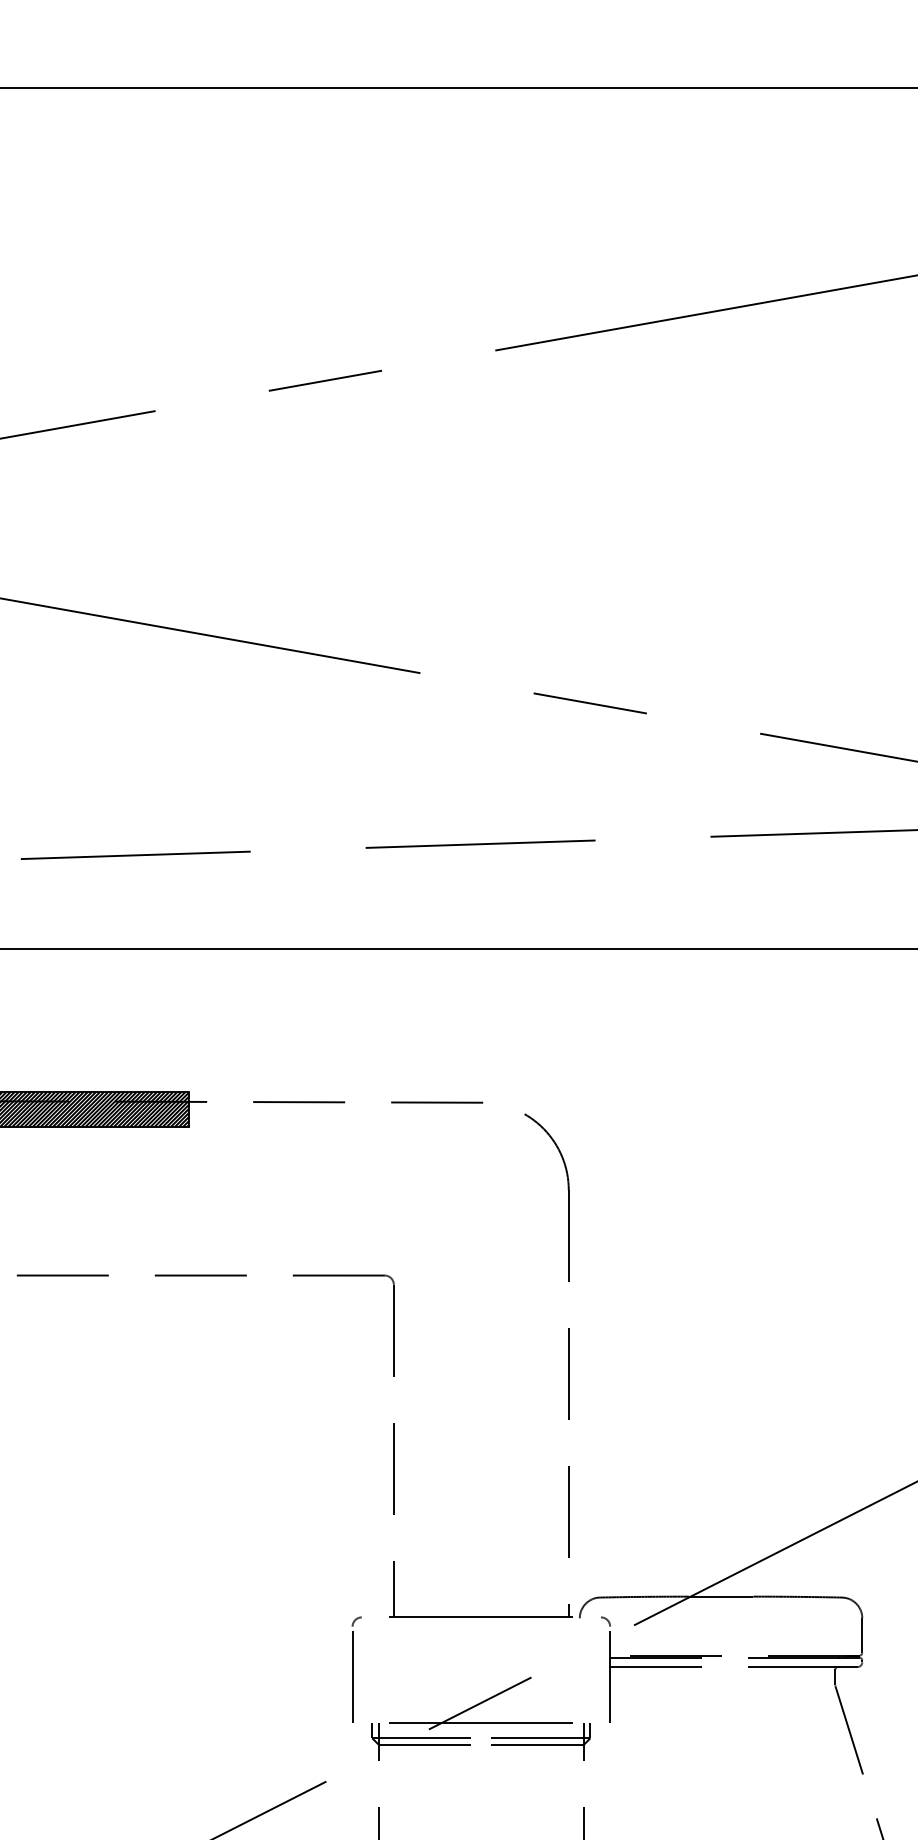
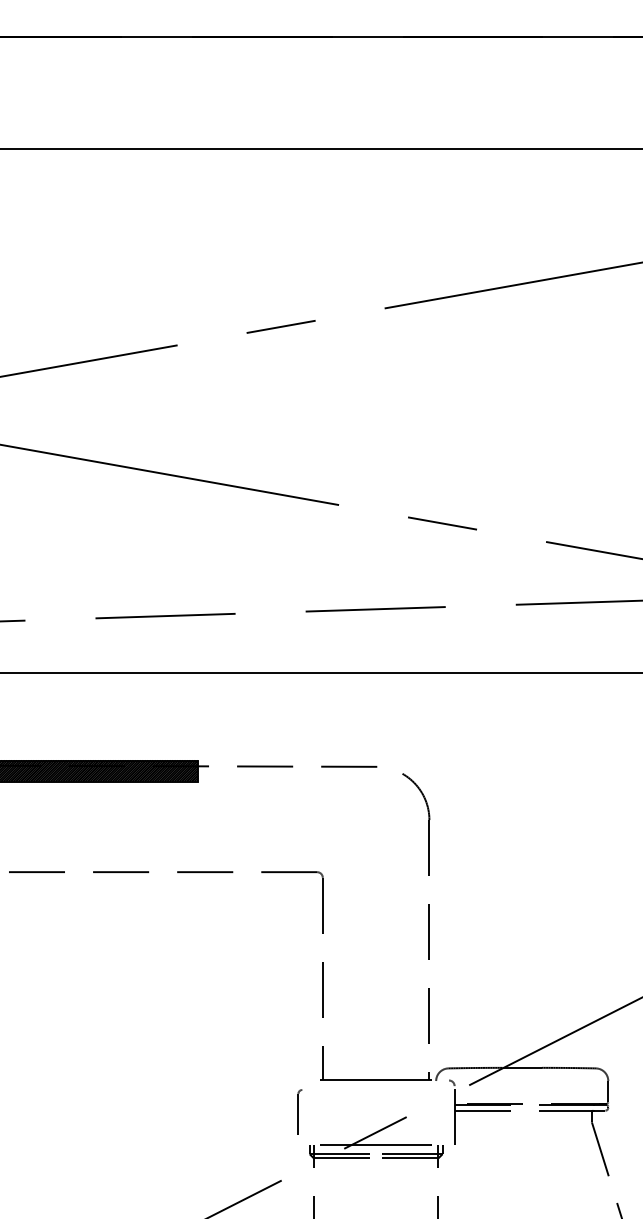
part: (355, 1668) -> (299, 1111), size x0.7

